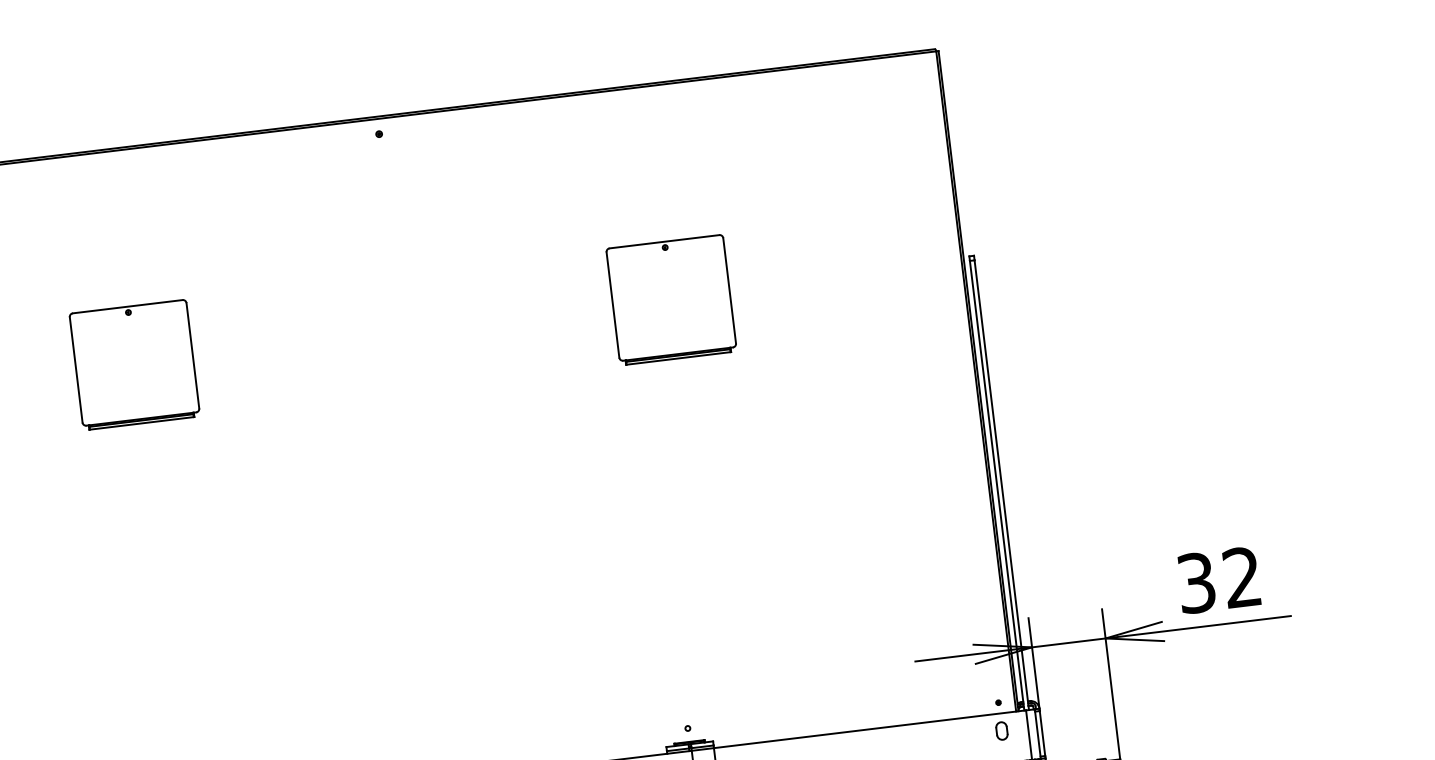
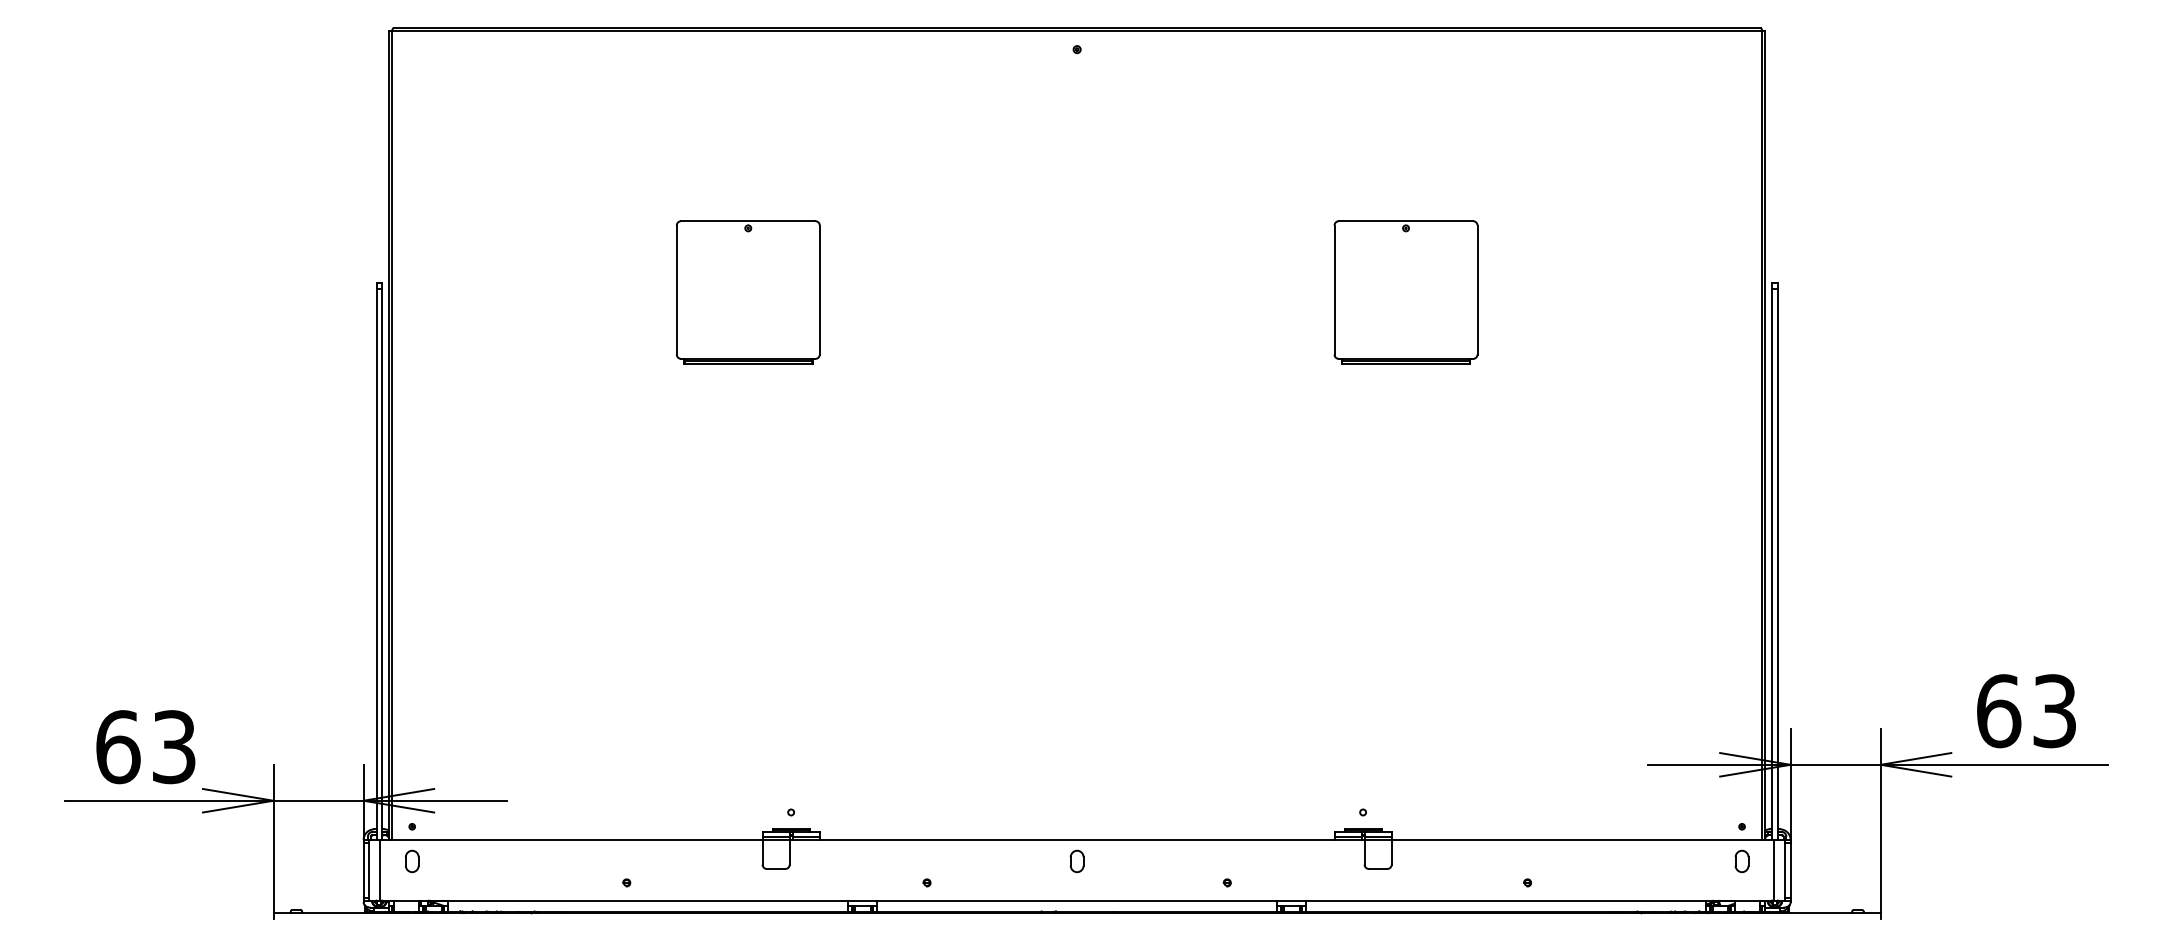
text: (1219, 580) -> (2026, 711), 32 -> 63

